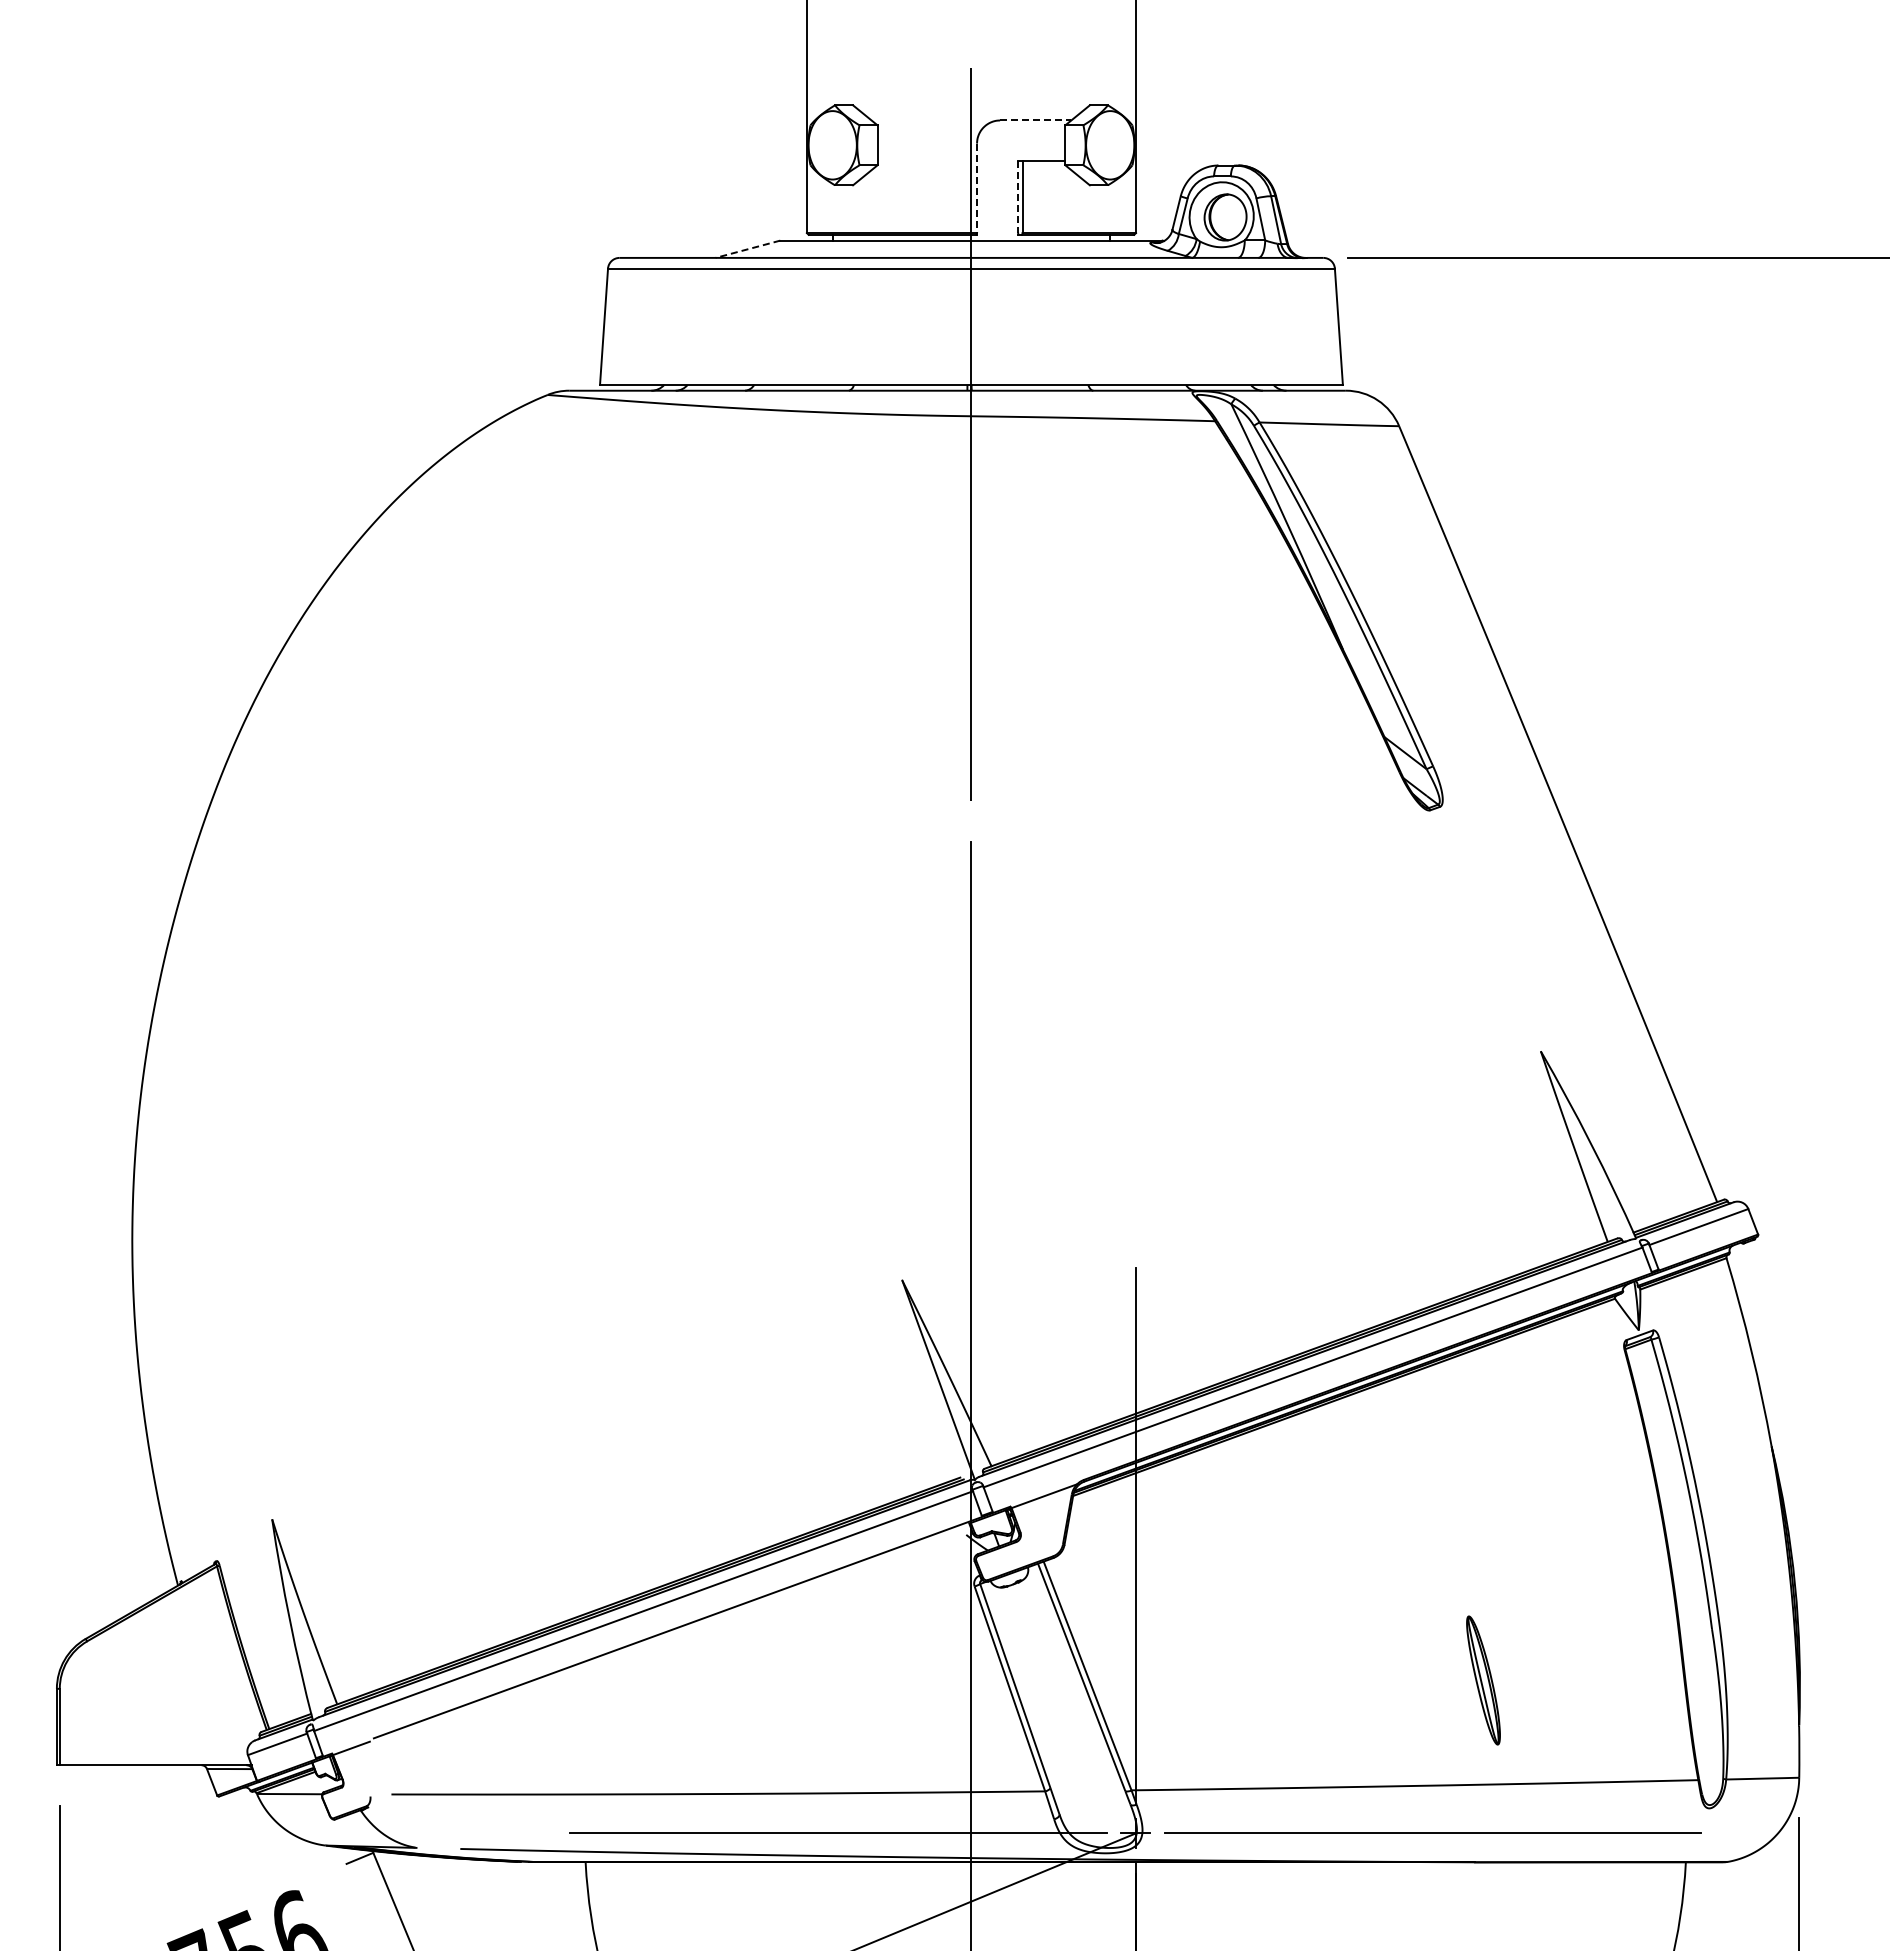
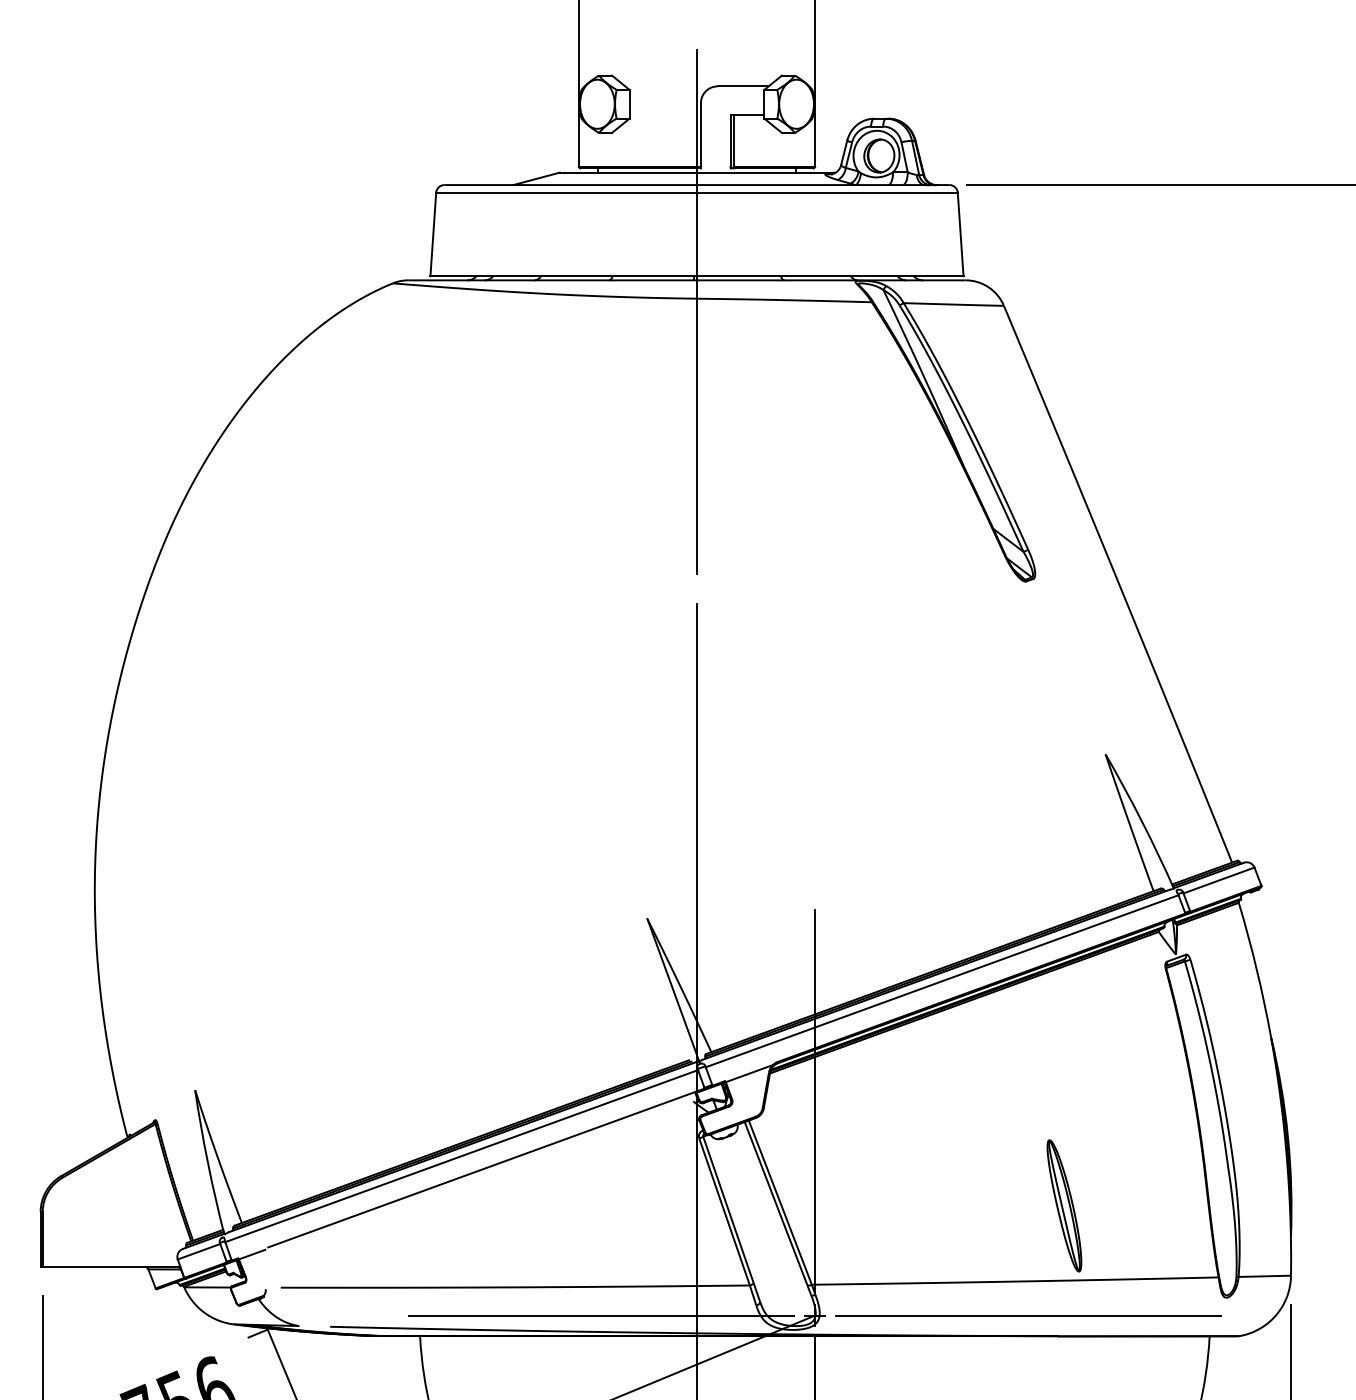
line: (1035, 120) -> (742, 86), dashed -> solid
line: (977, 188) -> (701, 135), dashed -> solid
line: (1018, 197) -> (730, 141), dashed -> solid
line: (747, 249) -> (536, 179), dashed -> solid
part: (1483, 1680) -> (1064, 1205), size x1.43

